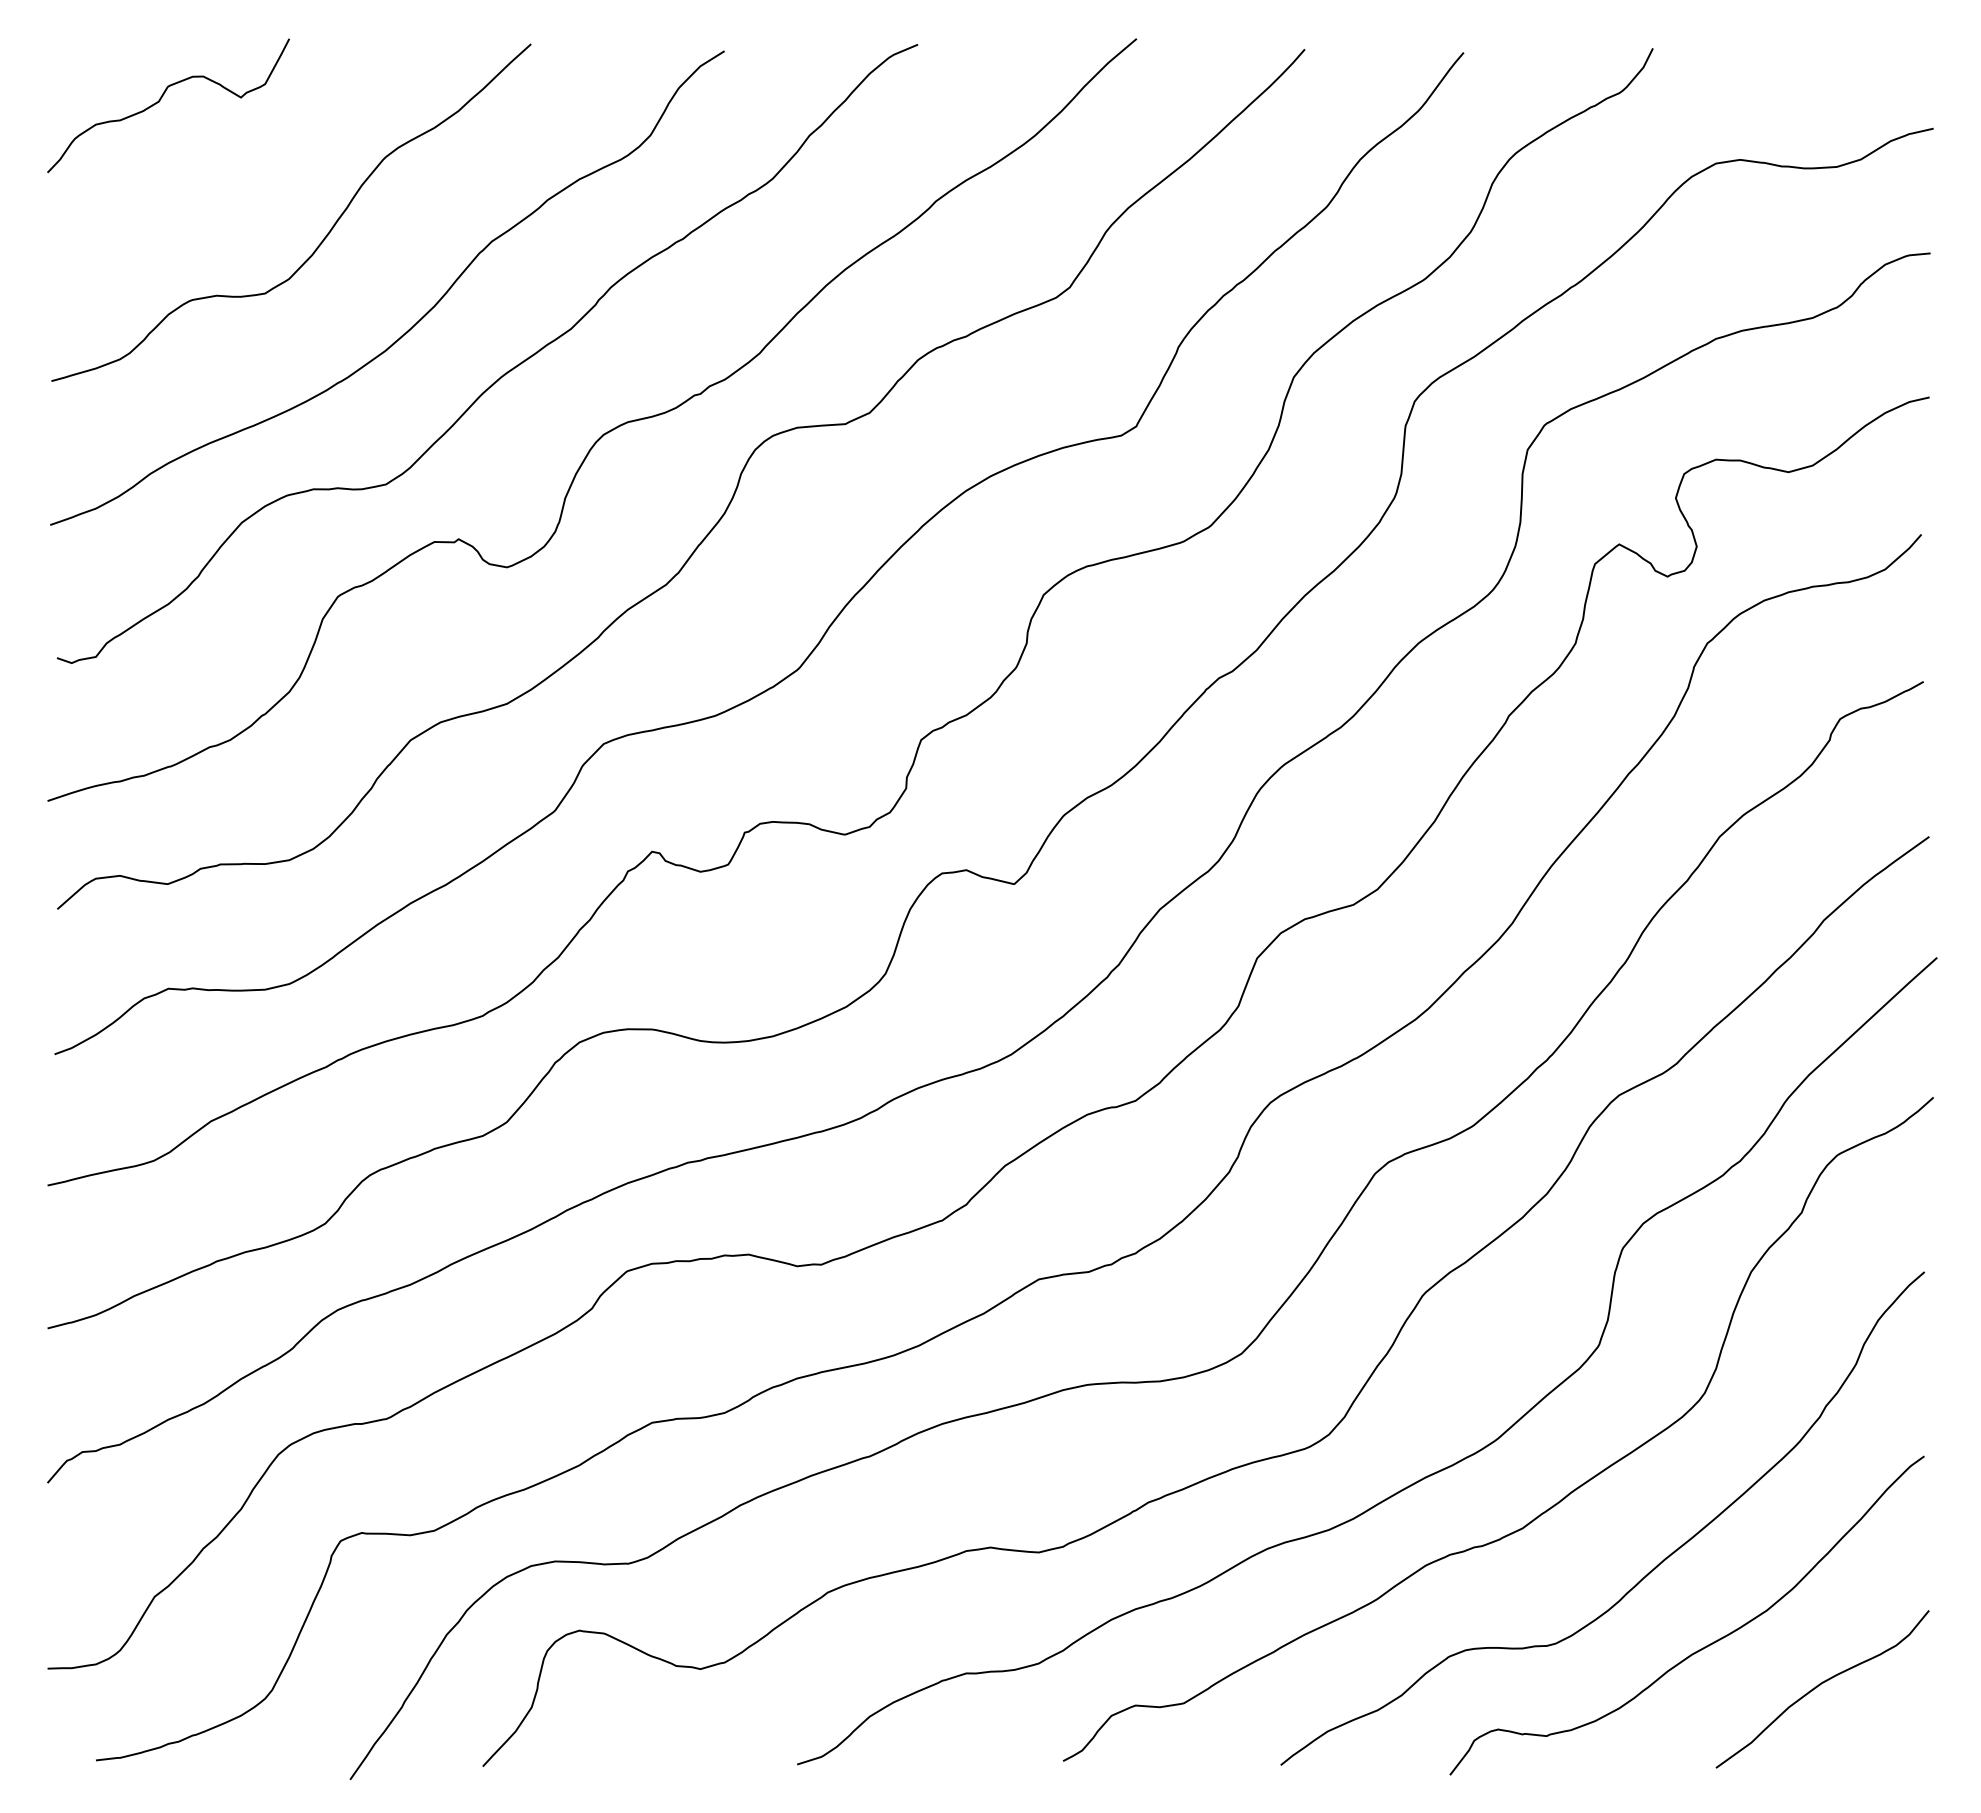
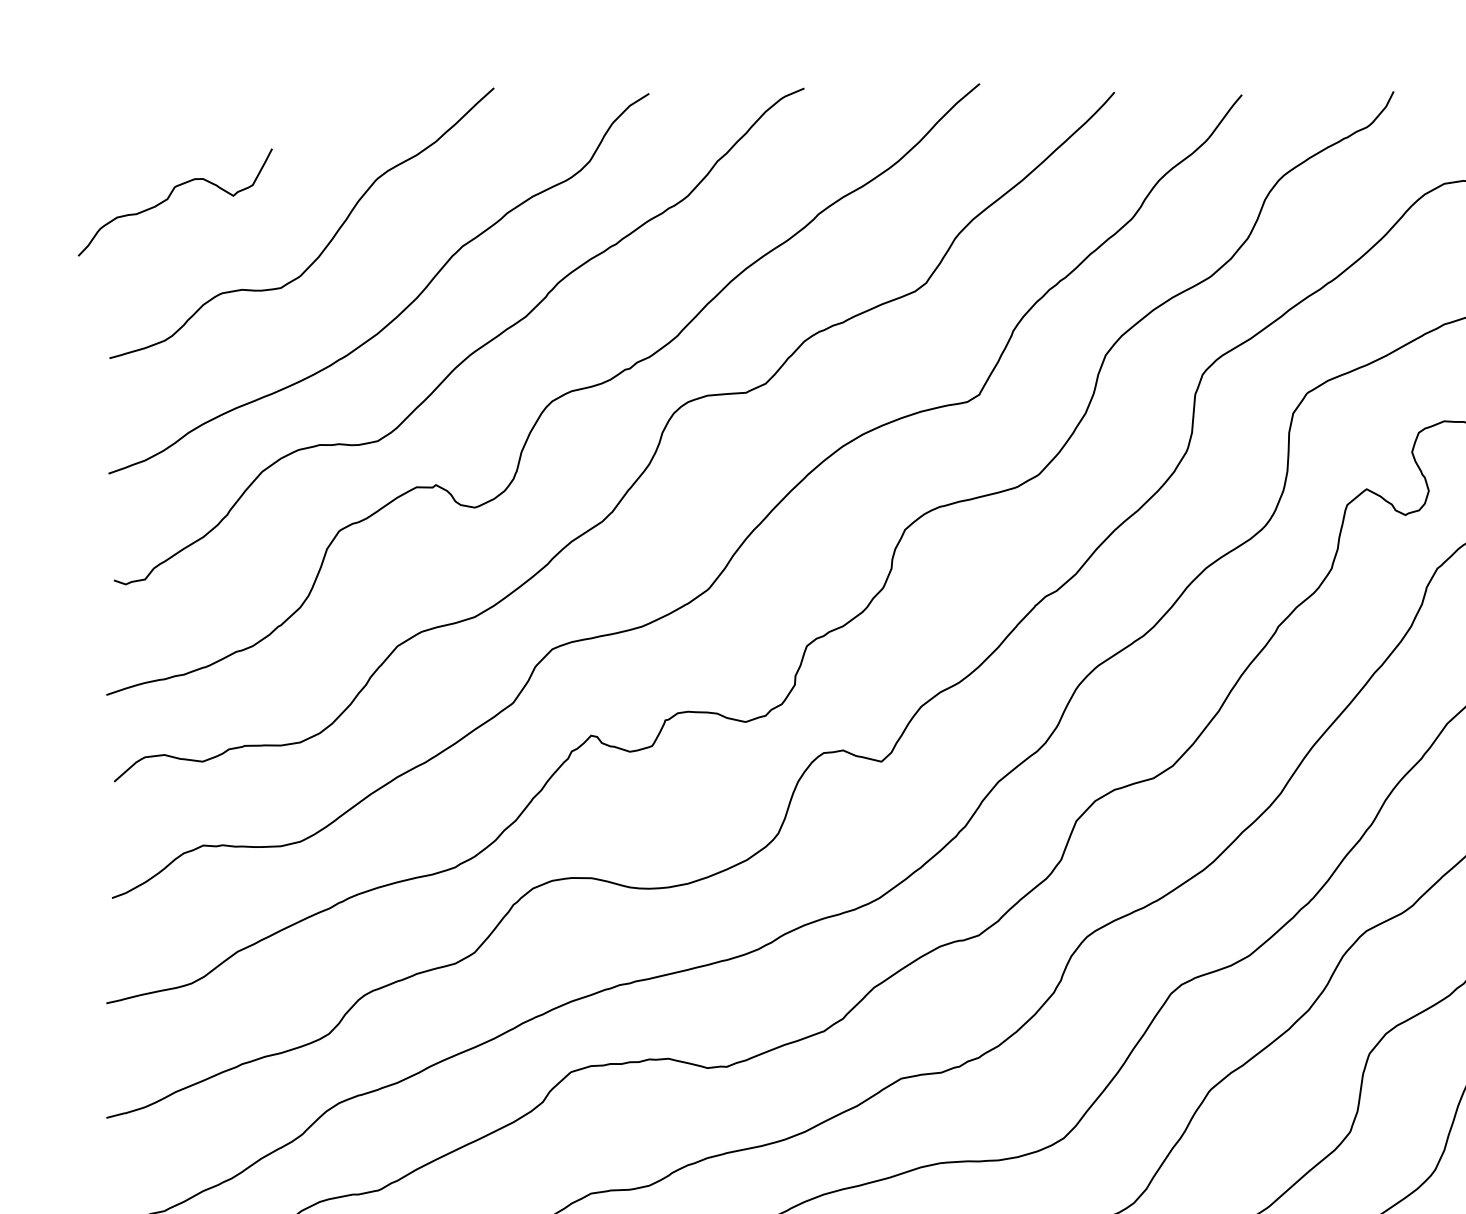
curve: (161, 99) -> (169, 197), moved

